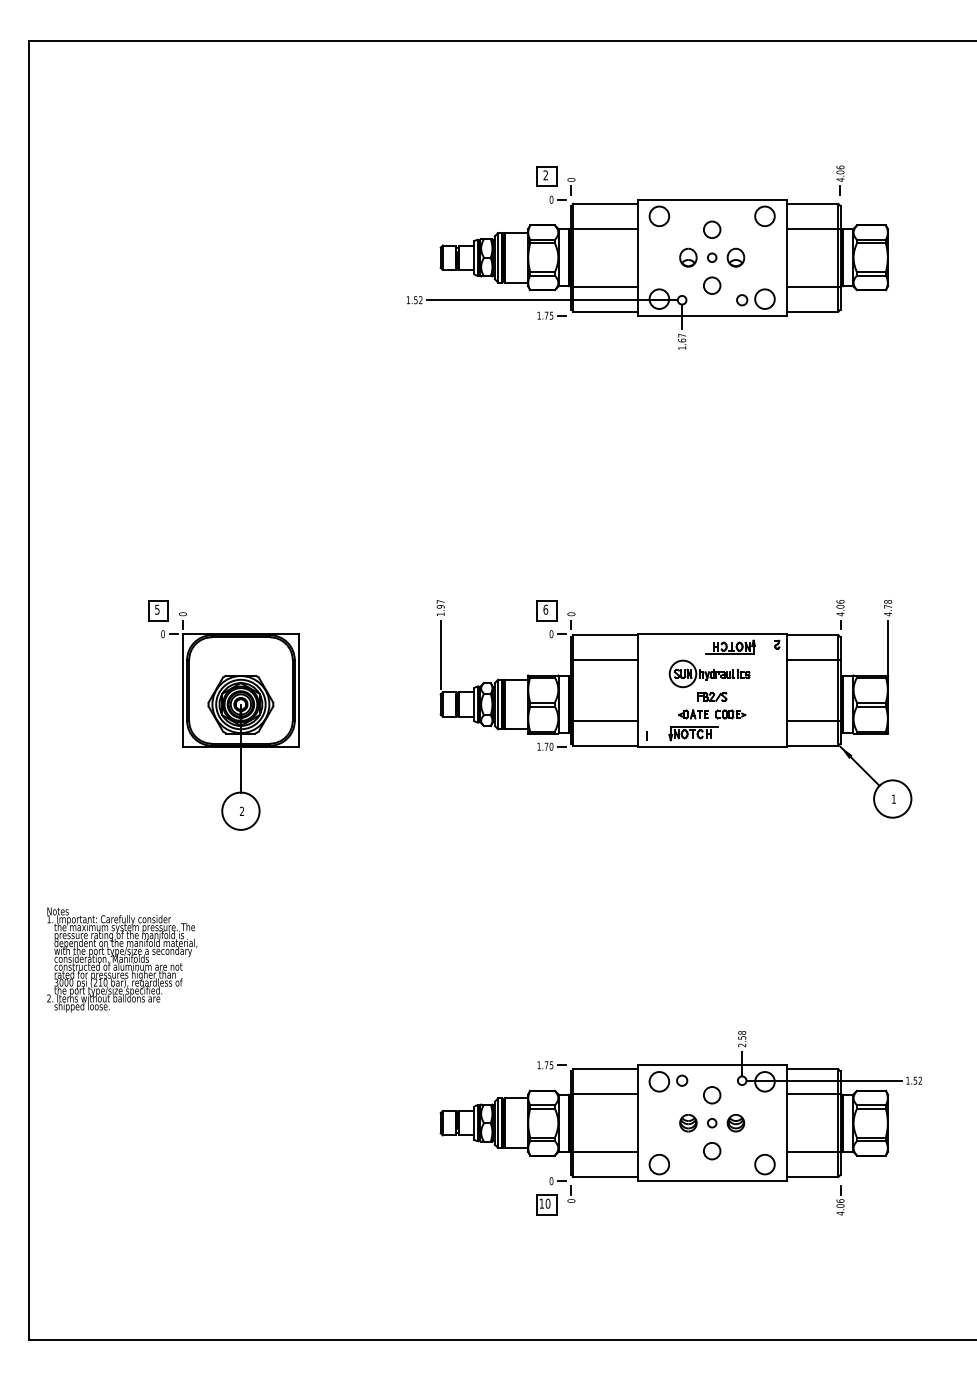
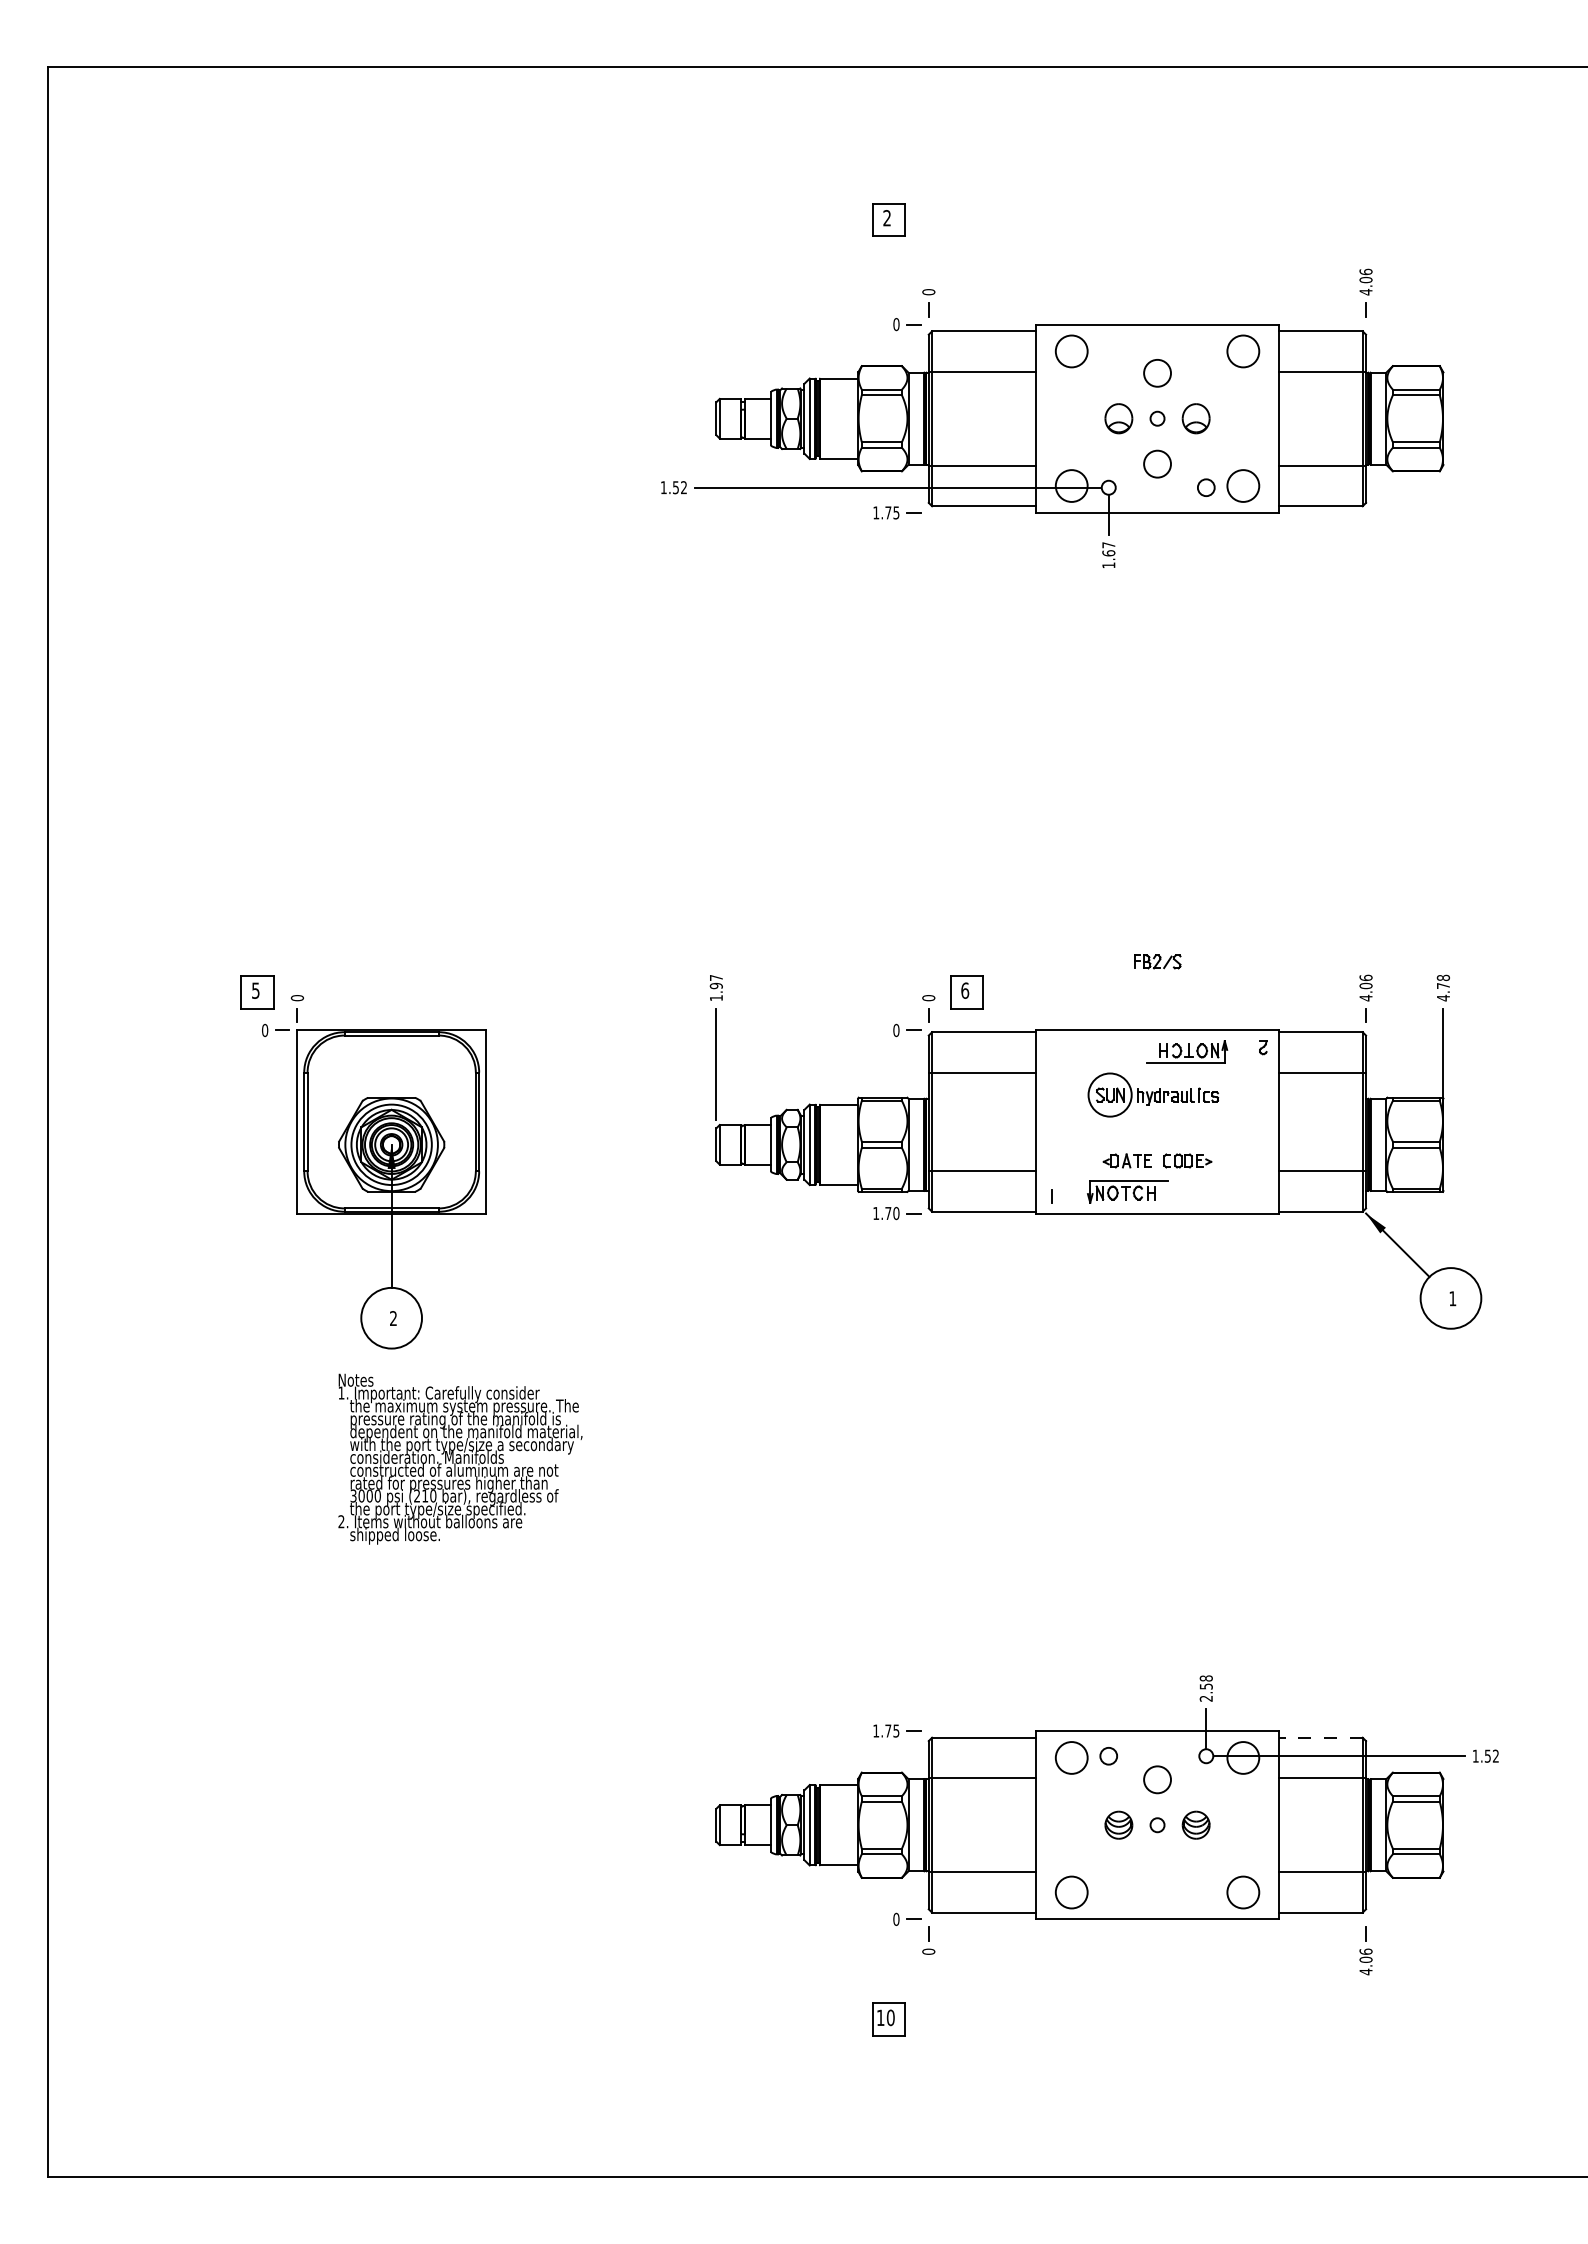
part: (546, 176) -> (888, 220), moved
part: (546, 610) -> (966, 991), moved
part: (712, 696) -> (1158, 961), moved
text: (122, 959) -> (460, 1458), moved
line: (812, 1069) -> (1320, 1737), solid -> dashed
circle: (712, 1151) -> (1158, 1871), removed
part: (546, 1204) -> (888, 2019), moved

